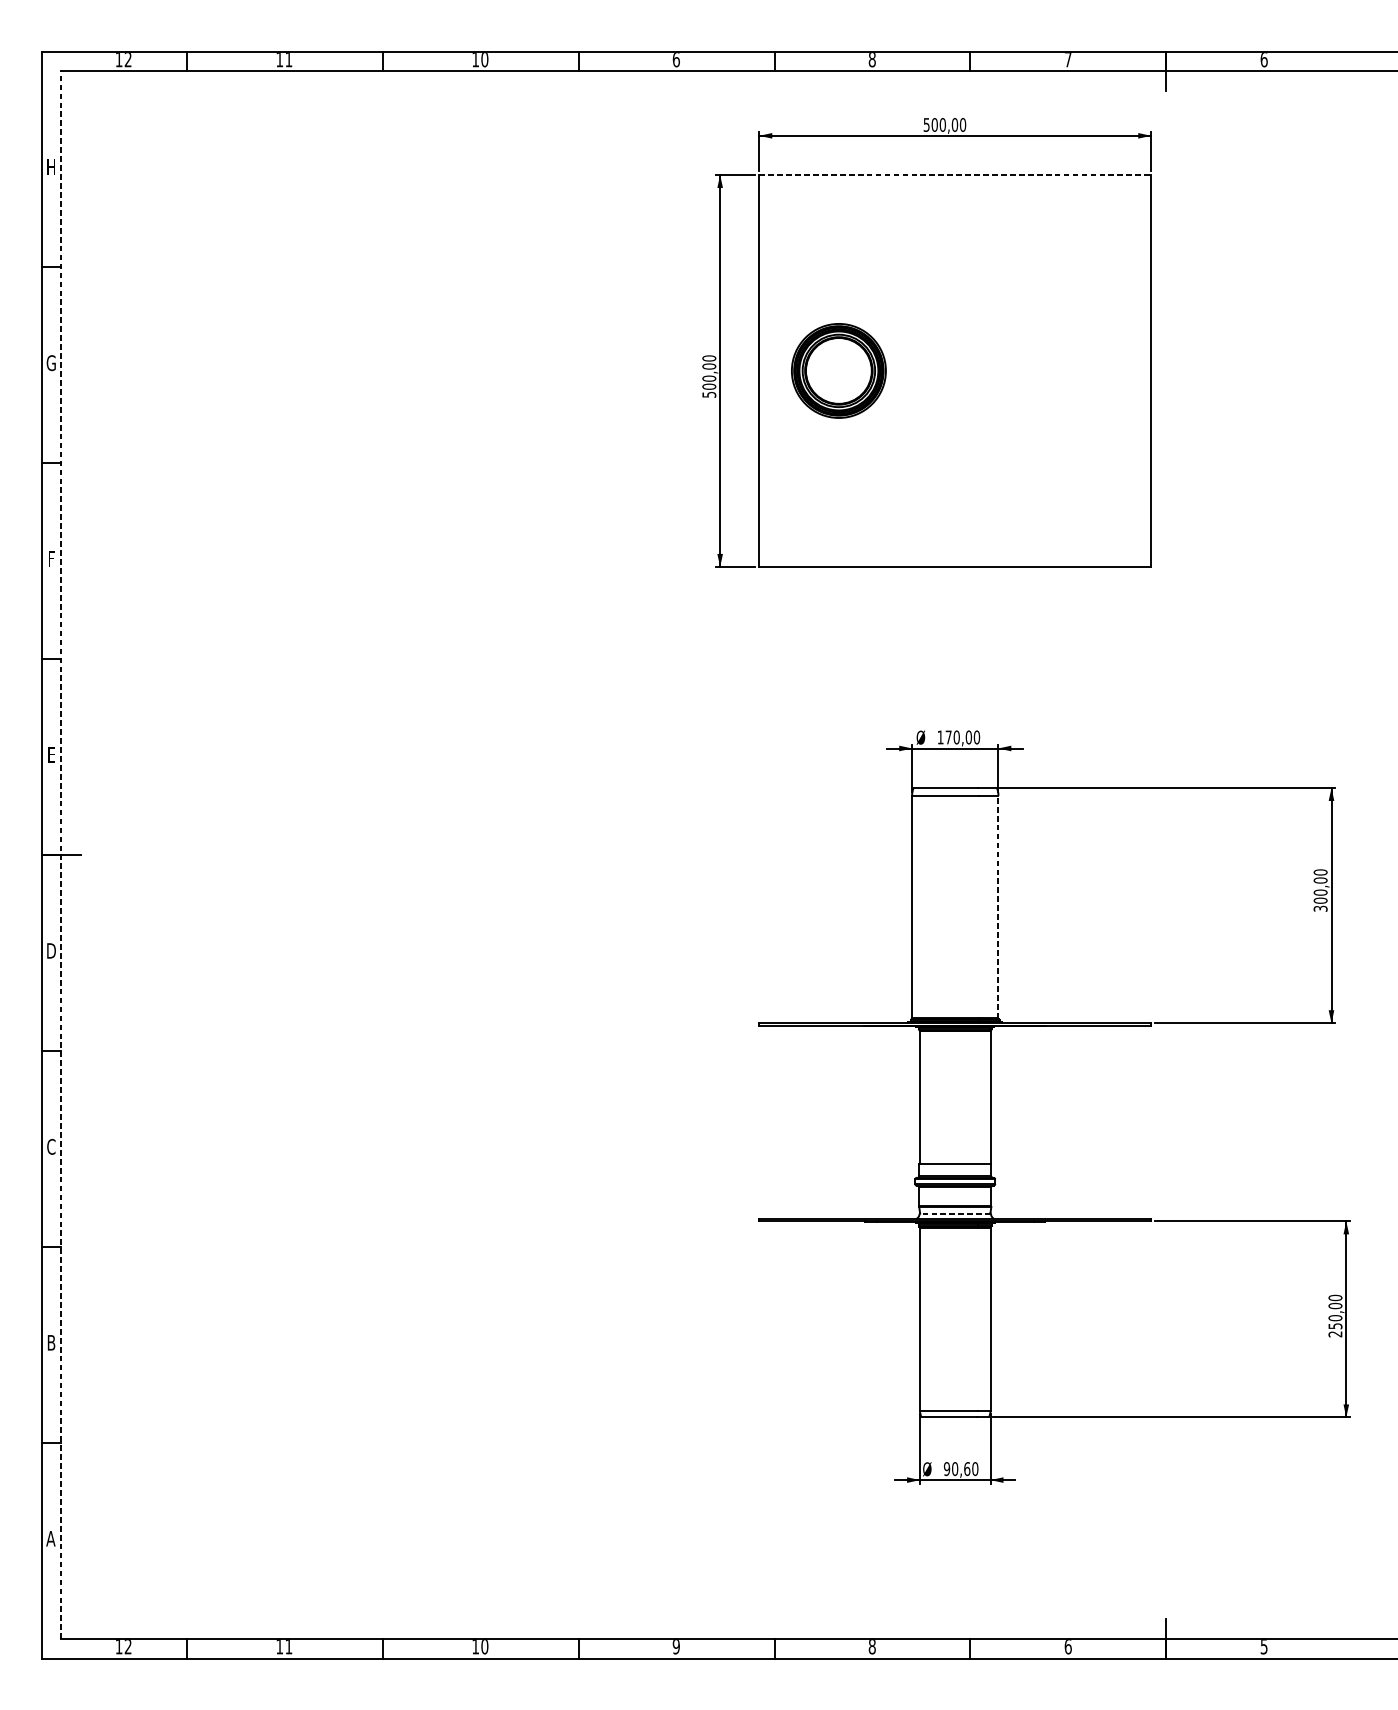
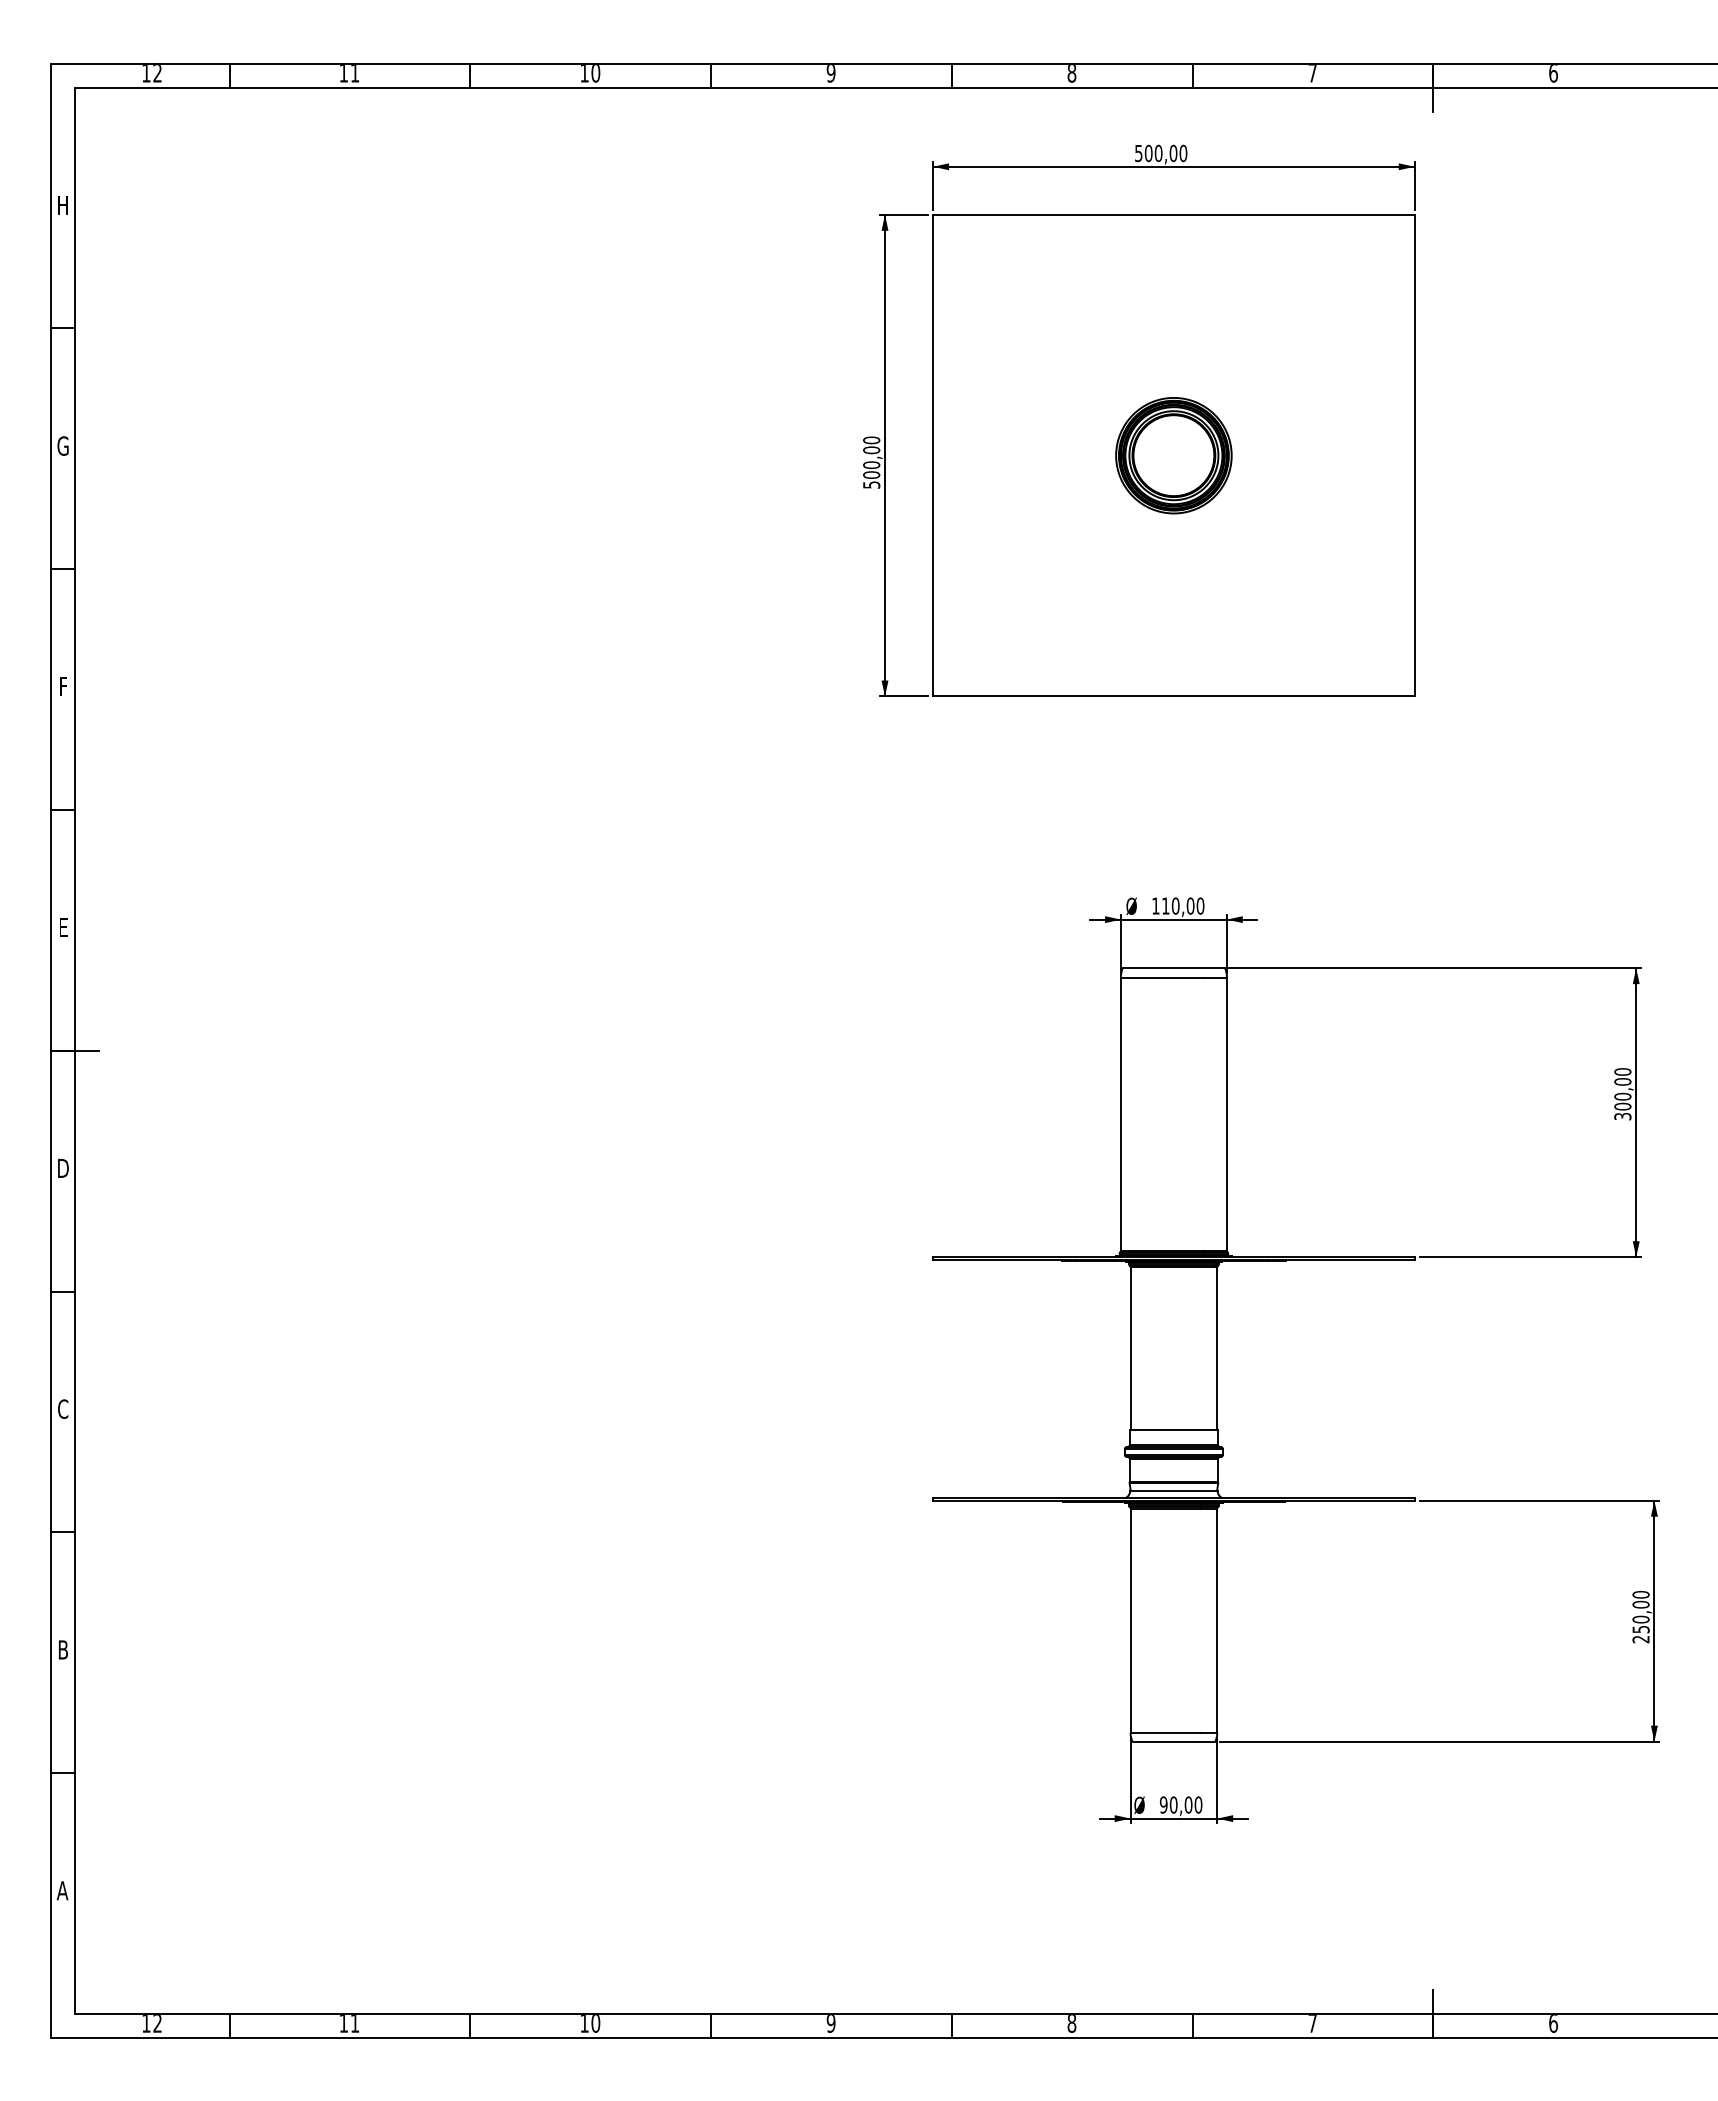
text: (675, 59) -> (830, 73), 6 -> 9
line: (954, 174) -> (1173, 214), dashed -> solid
part: (838, 370) -> (1173, 455), moved
text: (948, 736) -> (1165, 905), 170,00 -> 110,00
line: (61, 855) -> (75, 1050), dashed -> solid
line: (998, 907) -> (1226, 1114), dashed -> solid
line: (954, 1213) -> (1173, 1491), dashed -> solid
text: (967, 1468) -> (1188, 1804), 90,60 -> 90,00
text: (1068, 1646) -> (1312, 2023), 6 -> 7
text: (1264, 1646) -> (1553, 2023), 5 -> 6

